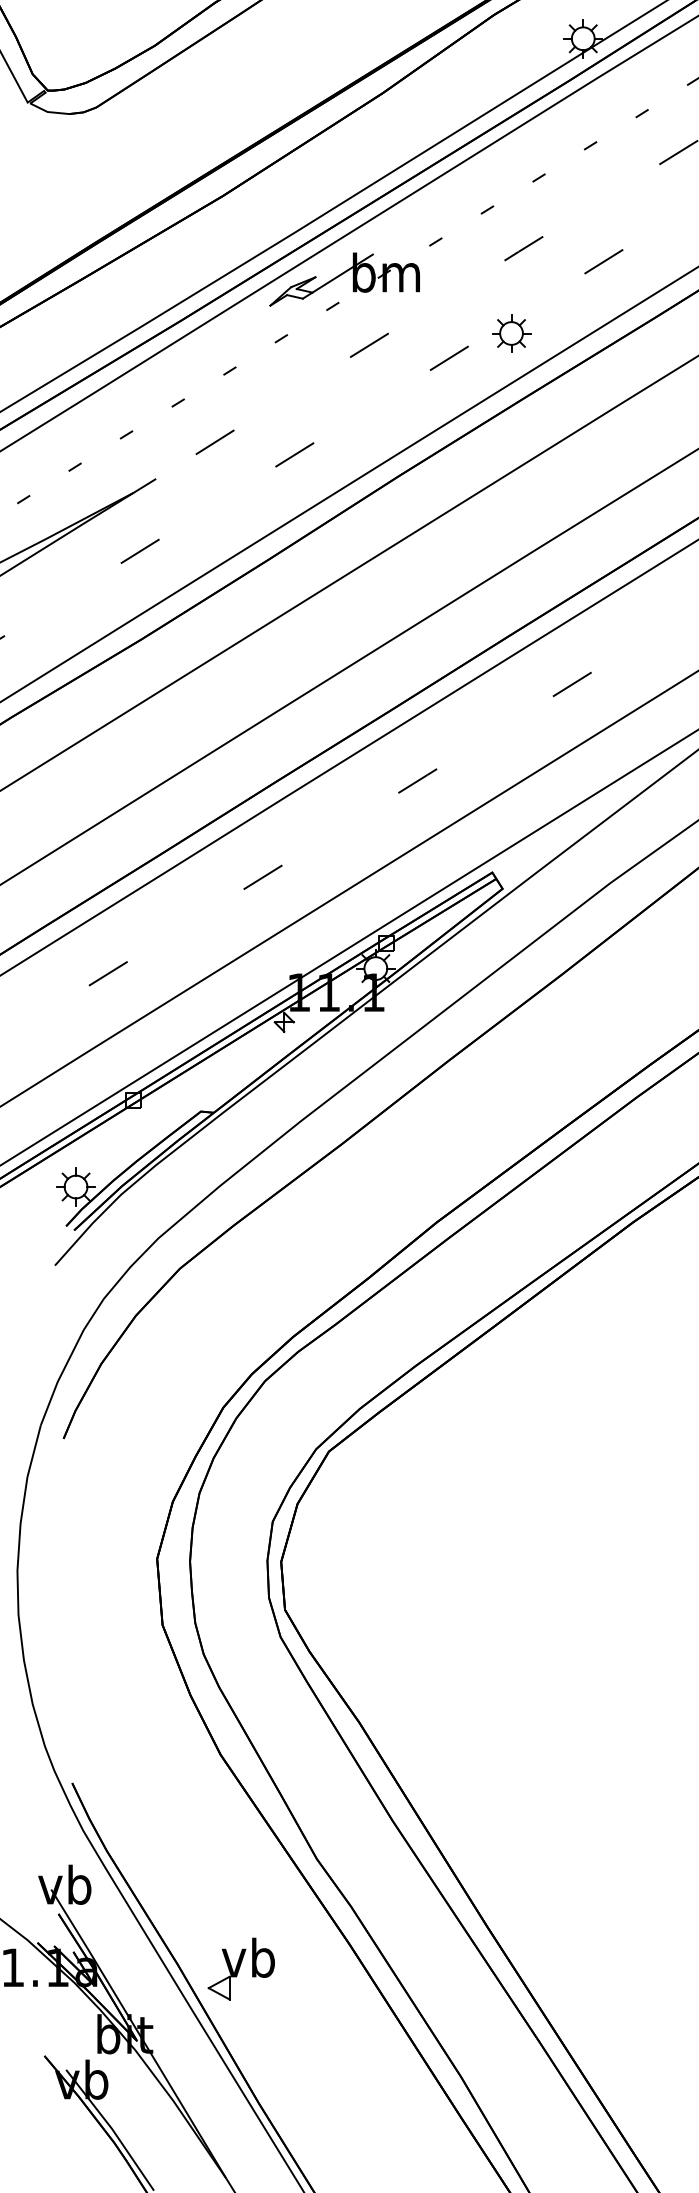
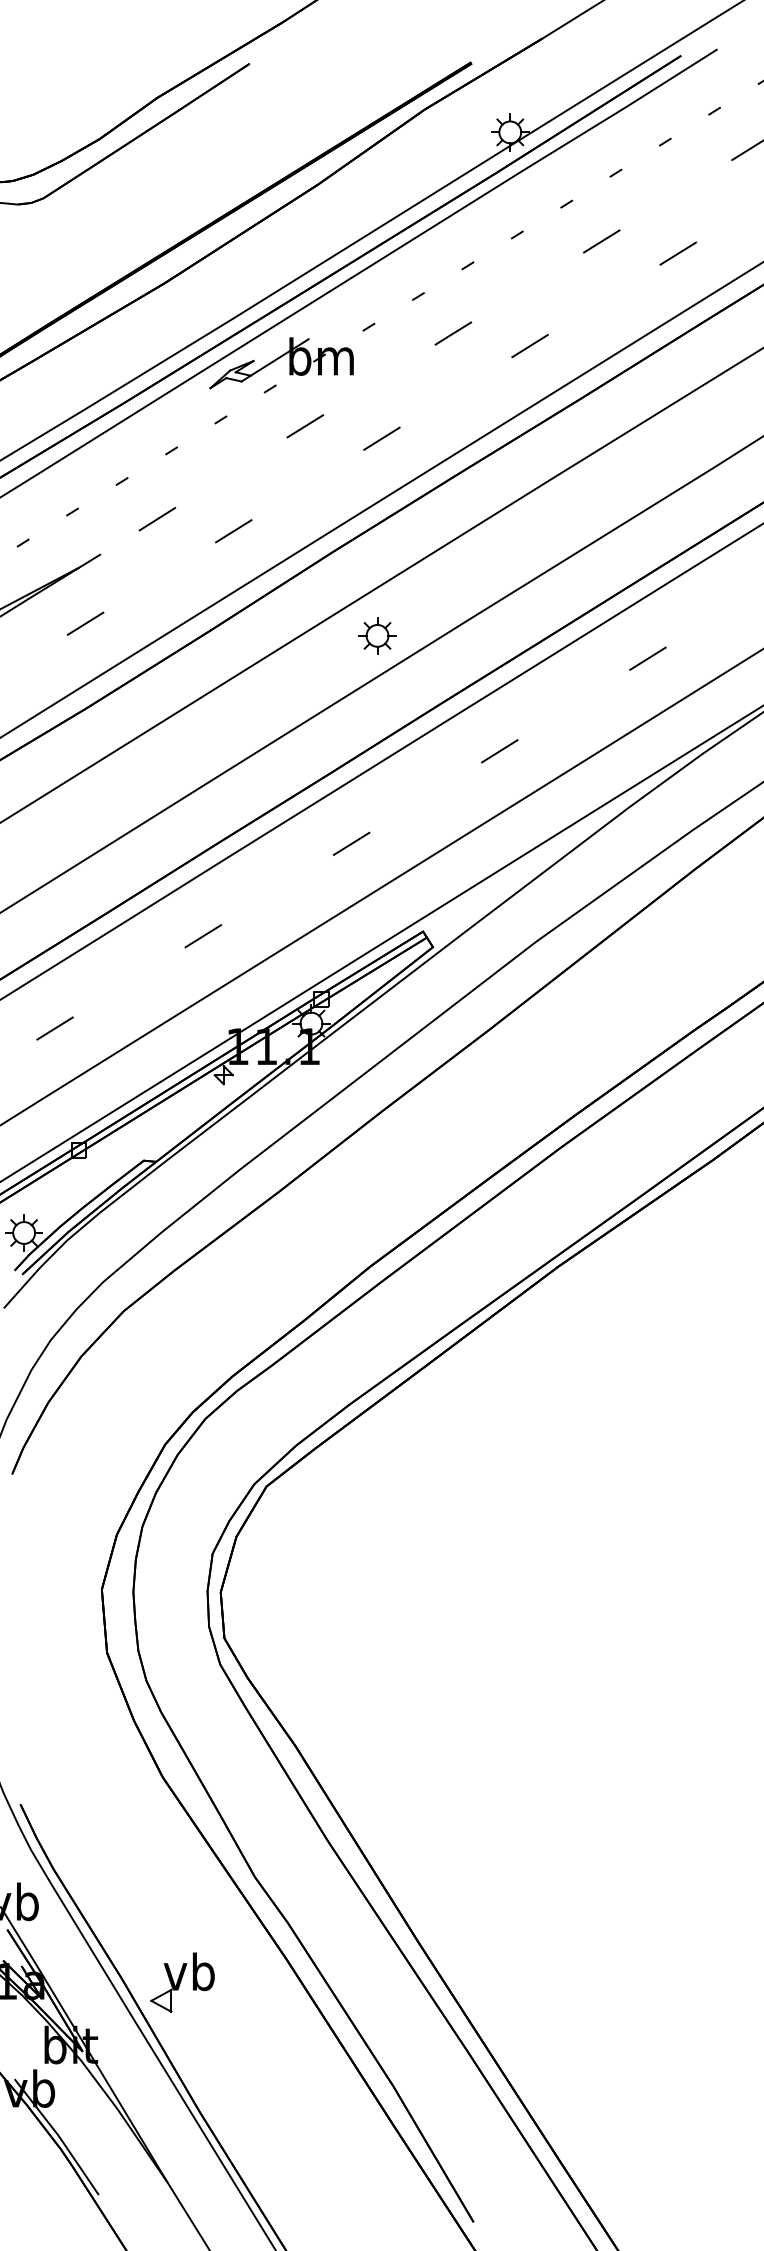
part: (511, 333) -> (377, 635), moved

